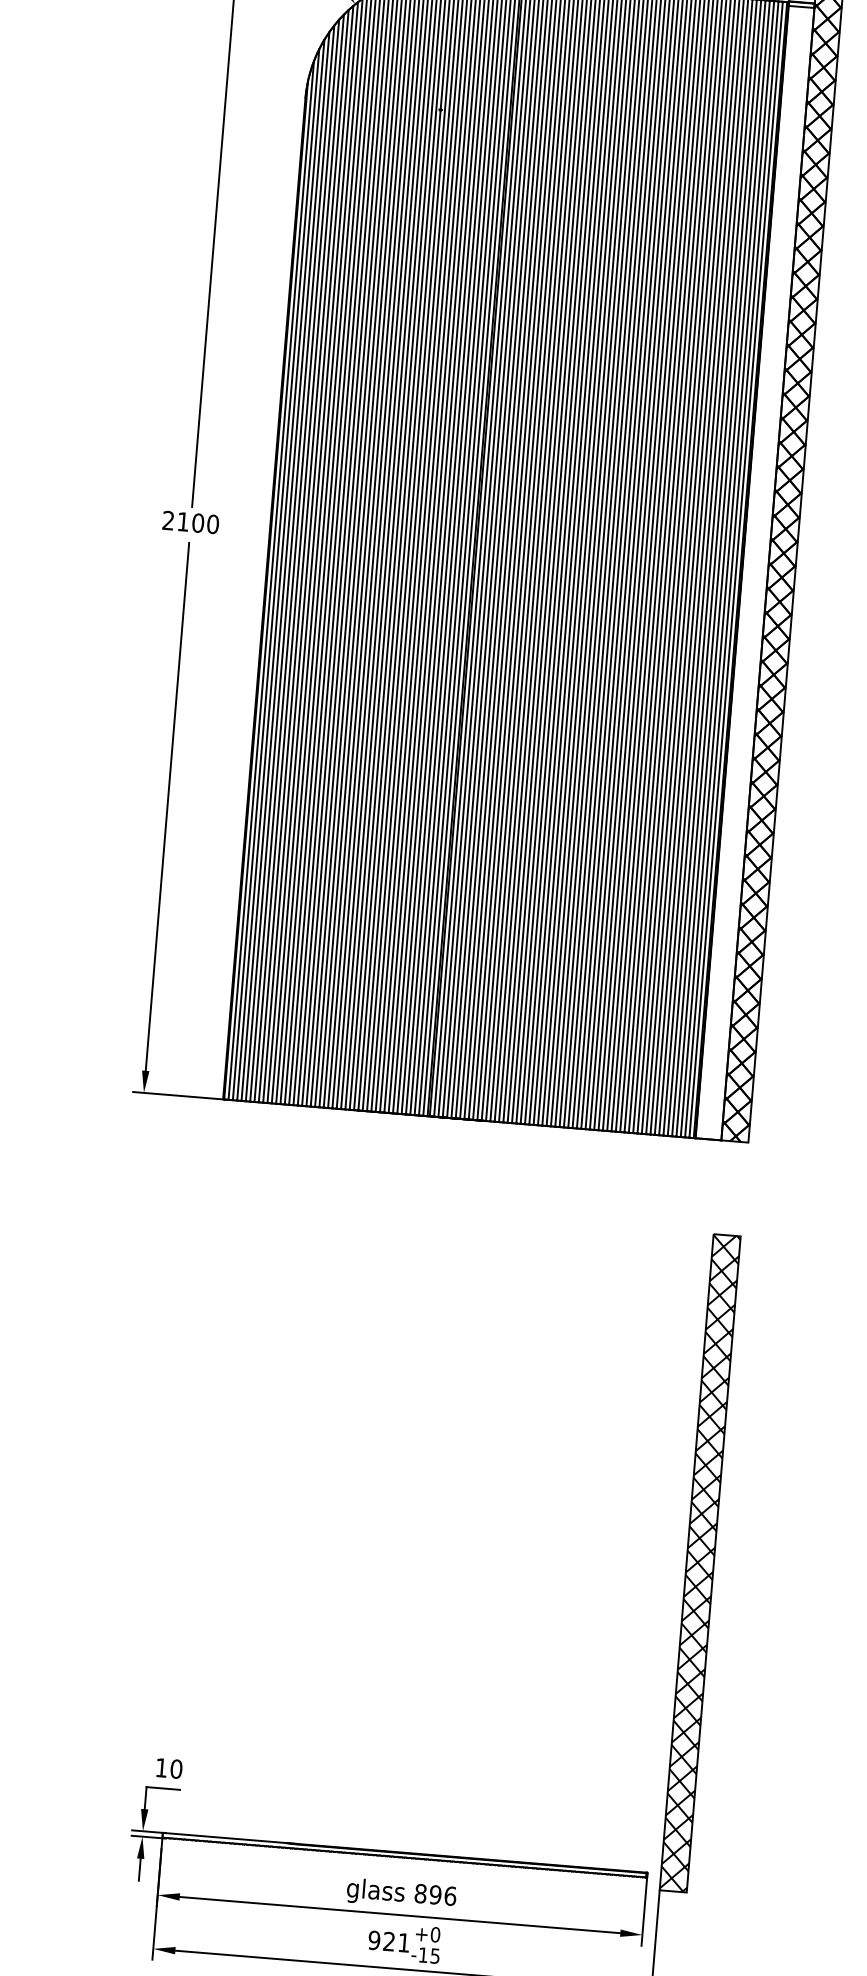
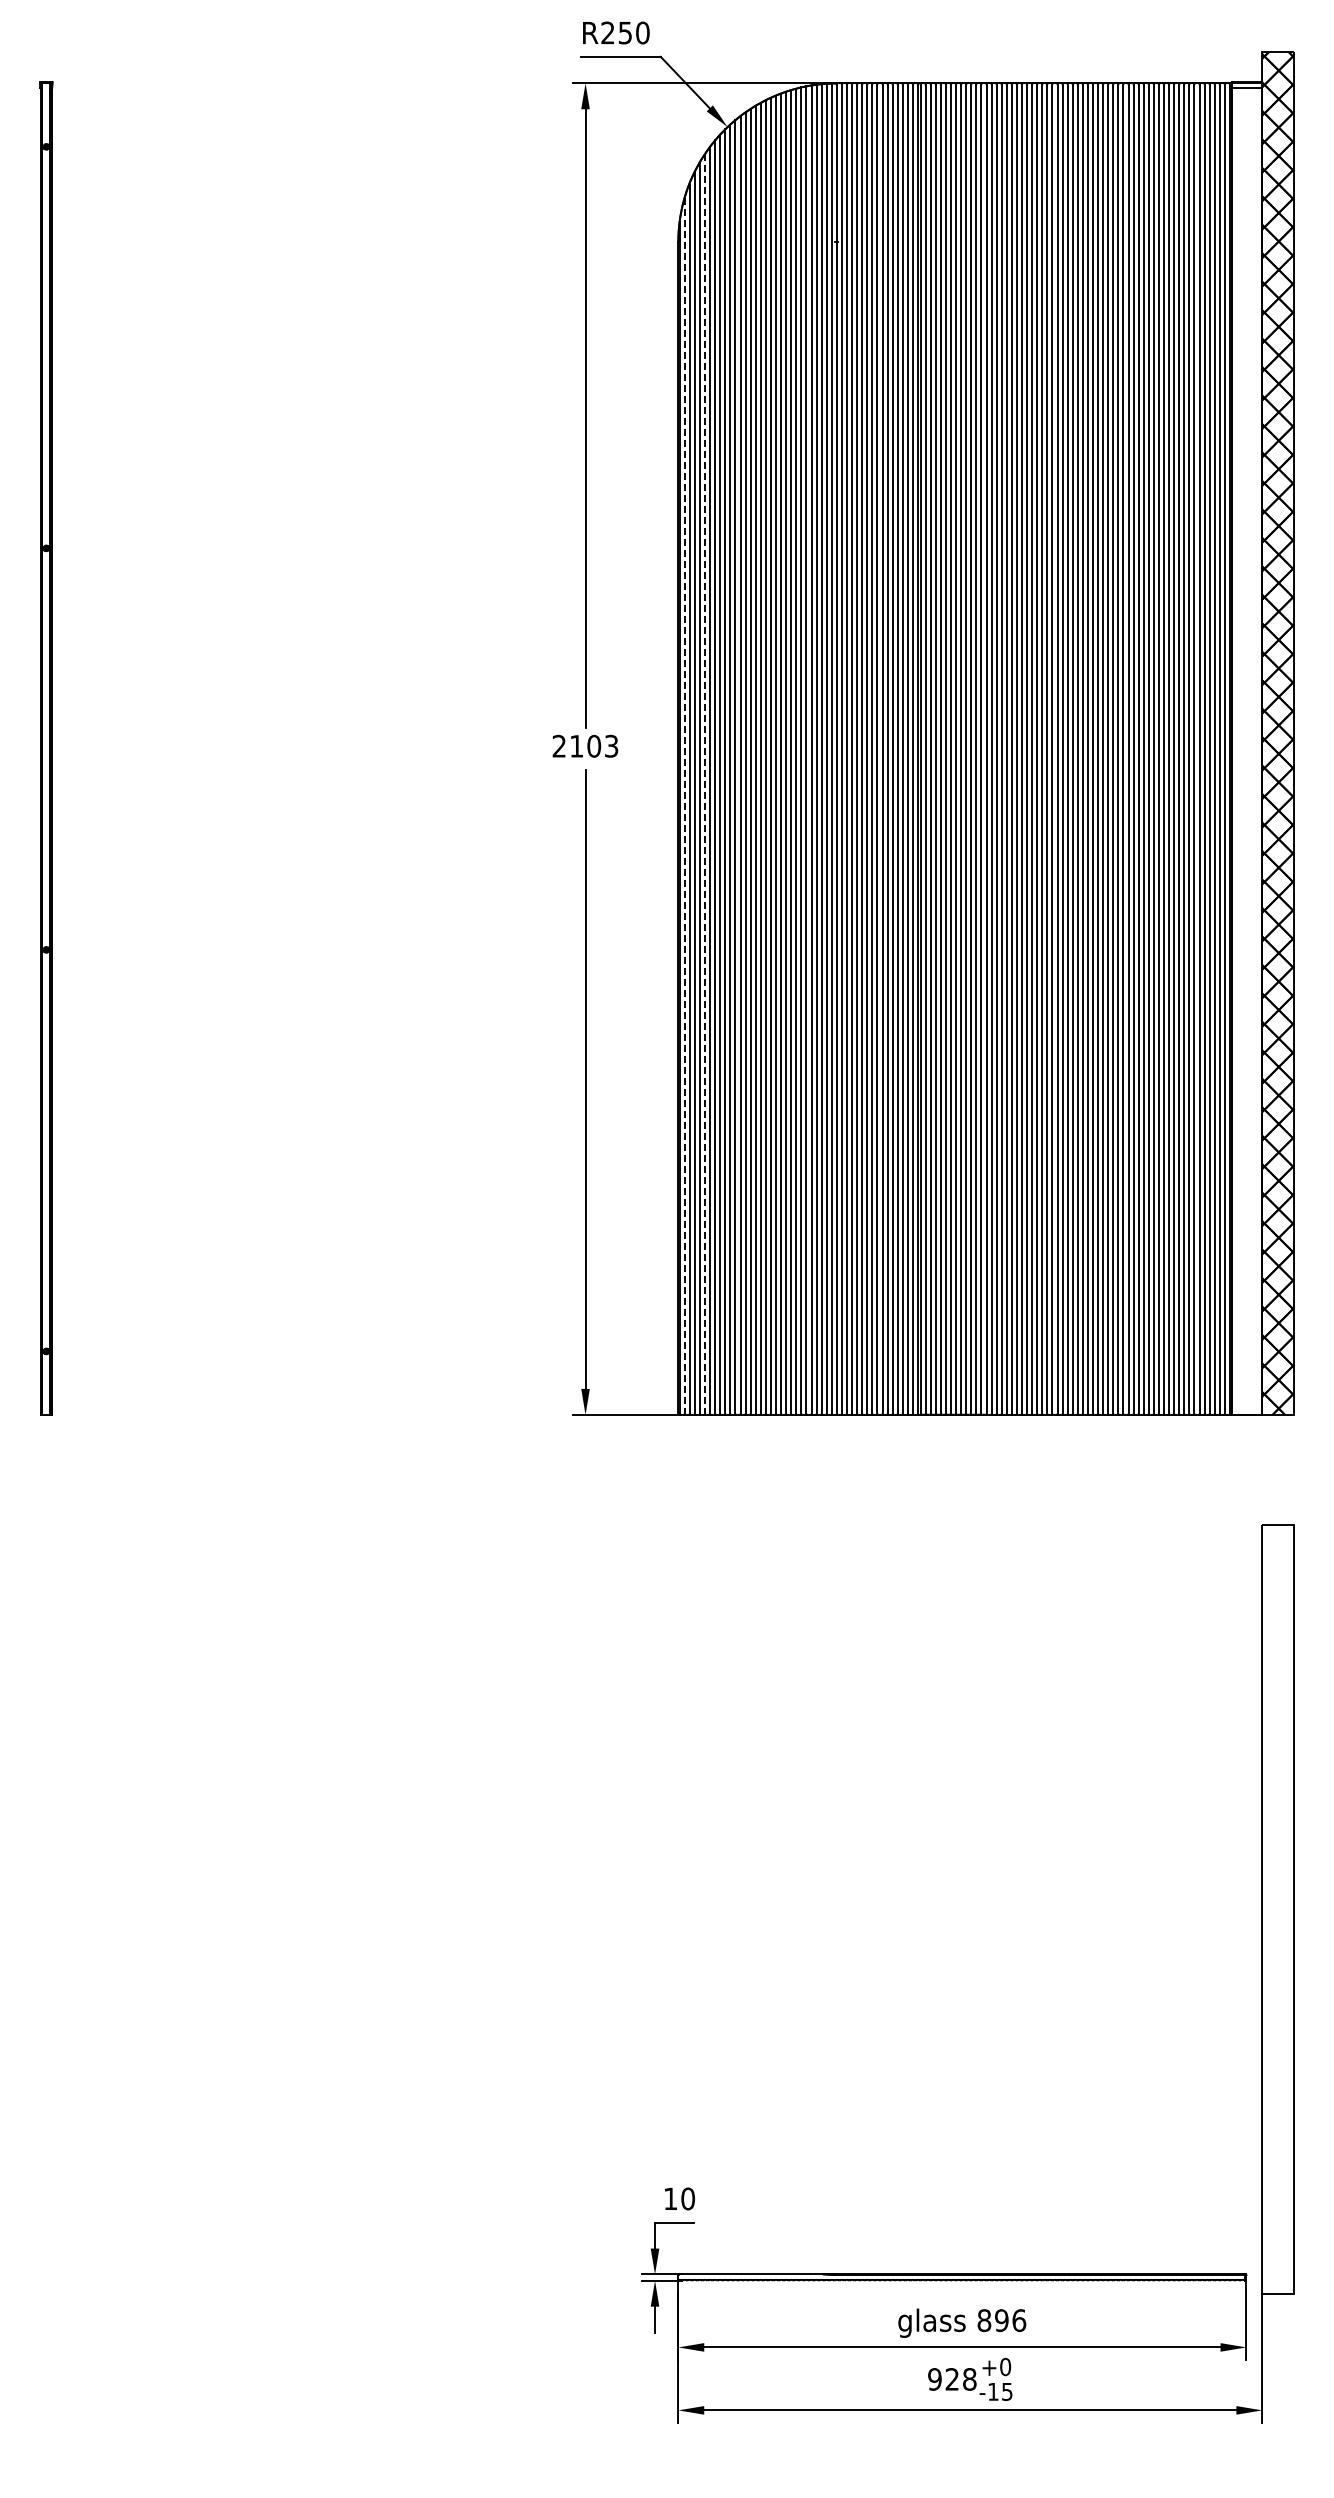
text: (213, 523) -> (611, 745), 2100 -> 2103
line: (289, 563) -> (704, 784), solid -> dashed
line: (271, 580) -> (684, 806), solid -> dashed
hatch: (699, 1562) -> (1277, 1908), removed
text: (403, 1942) -> (969, 2379), 921 -> 928

